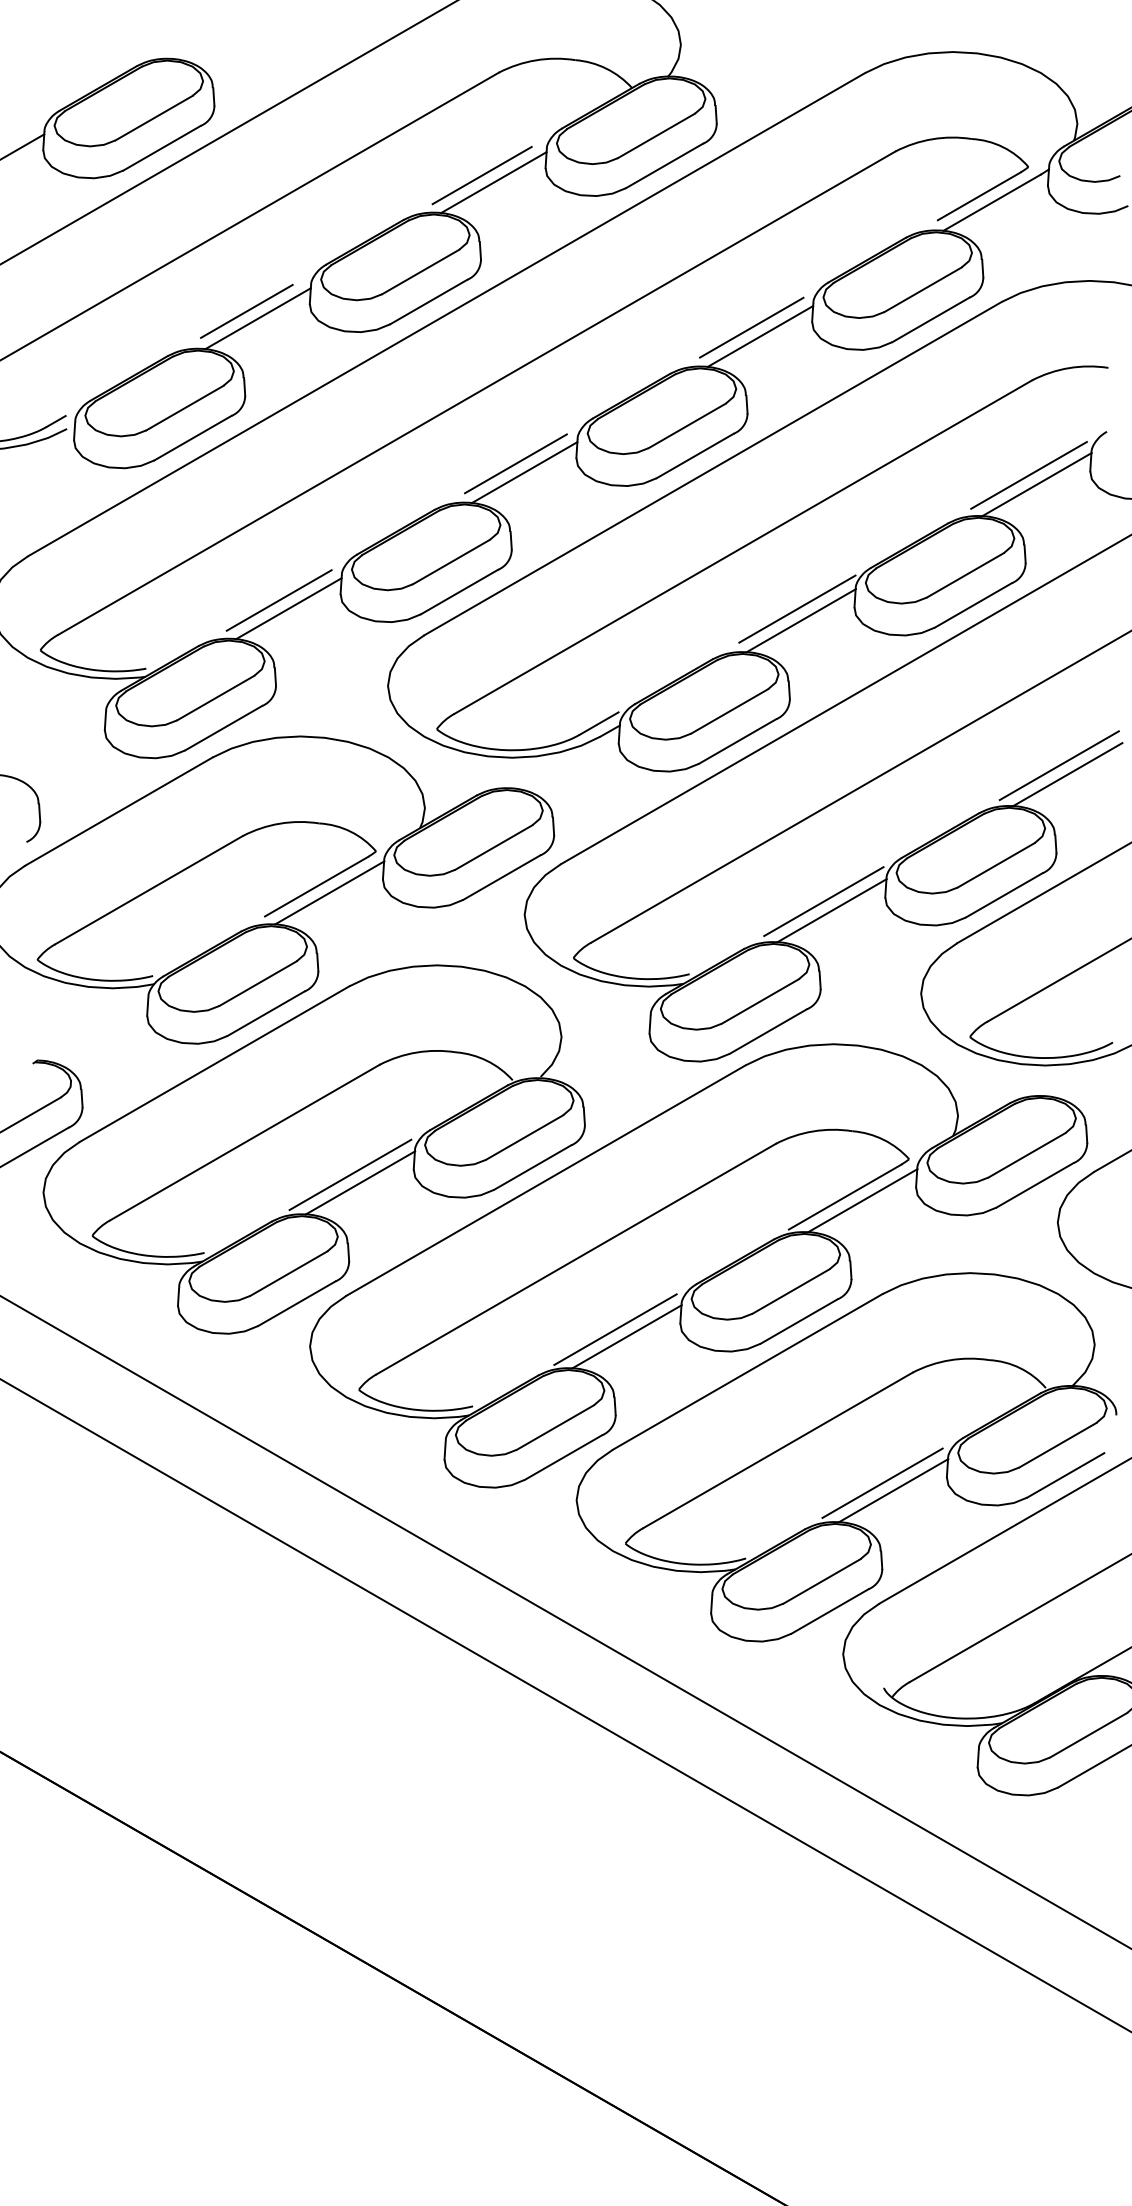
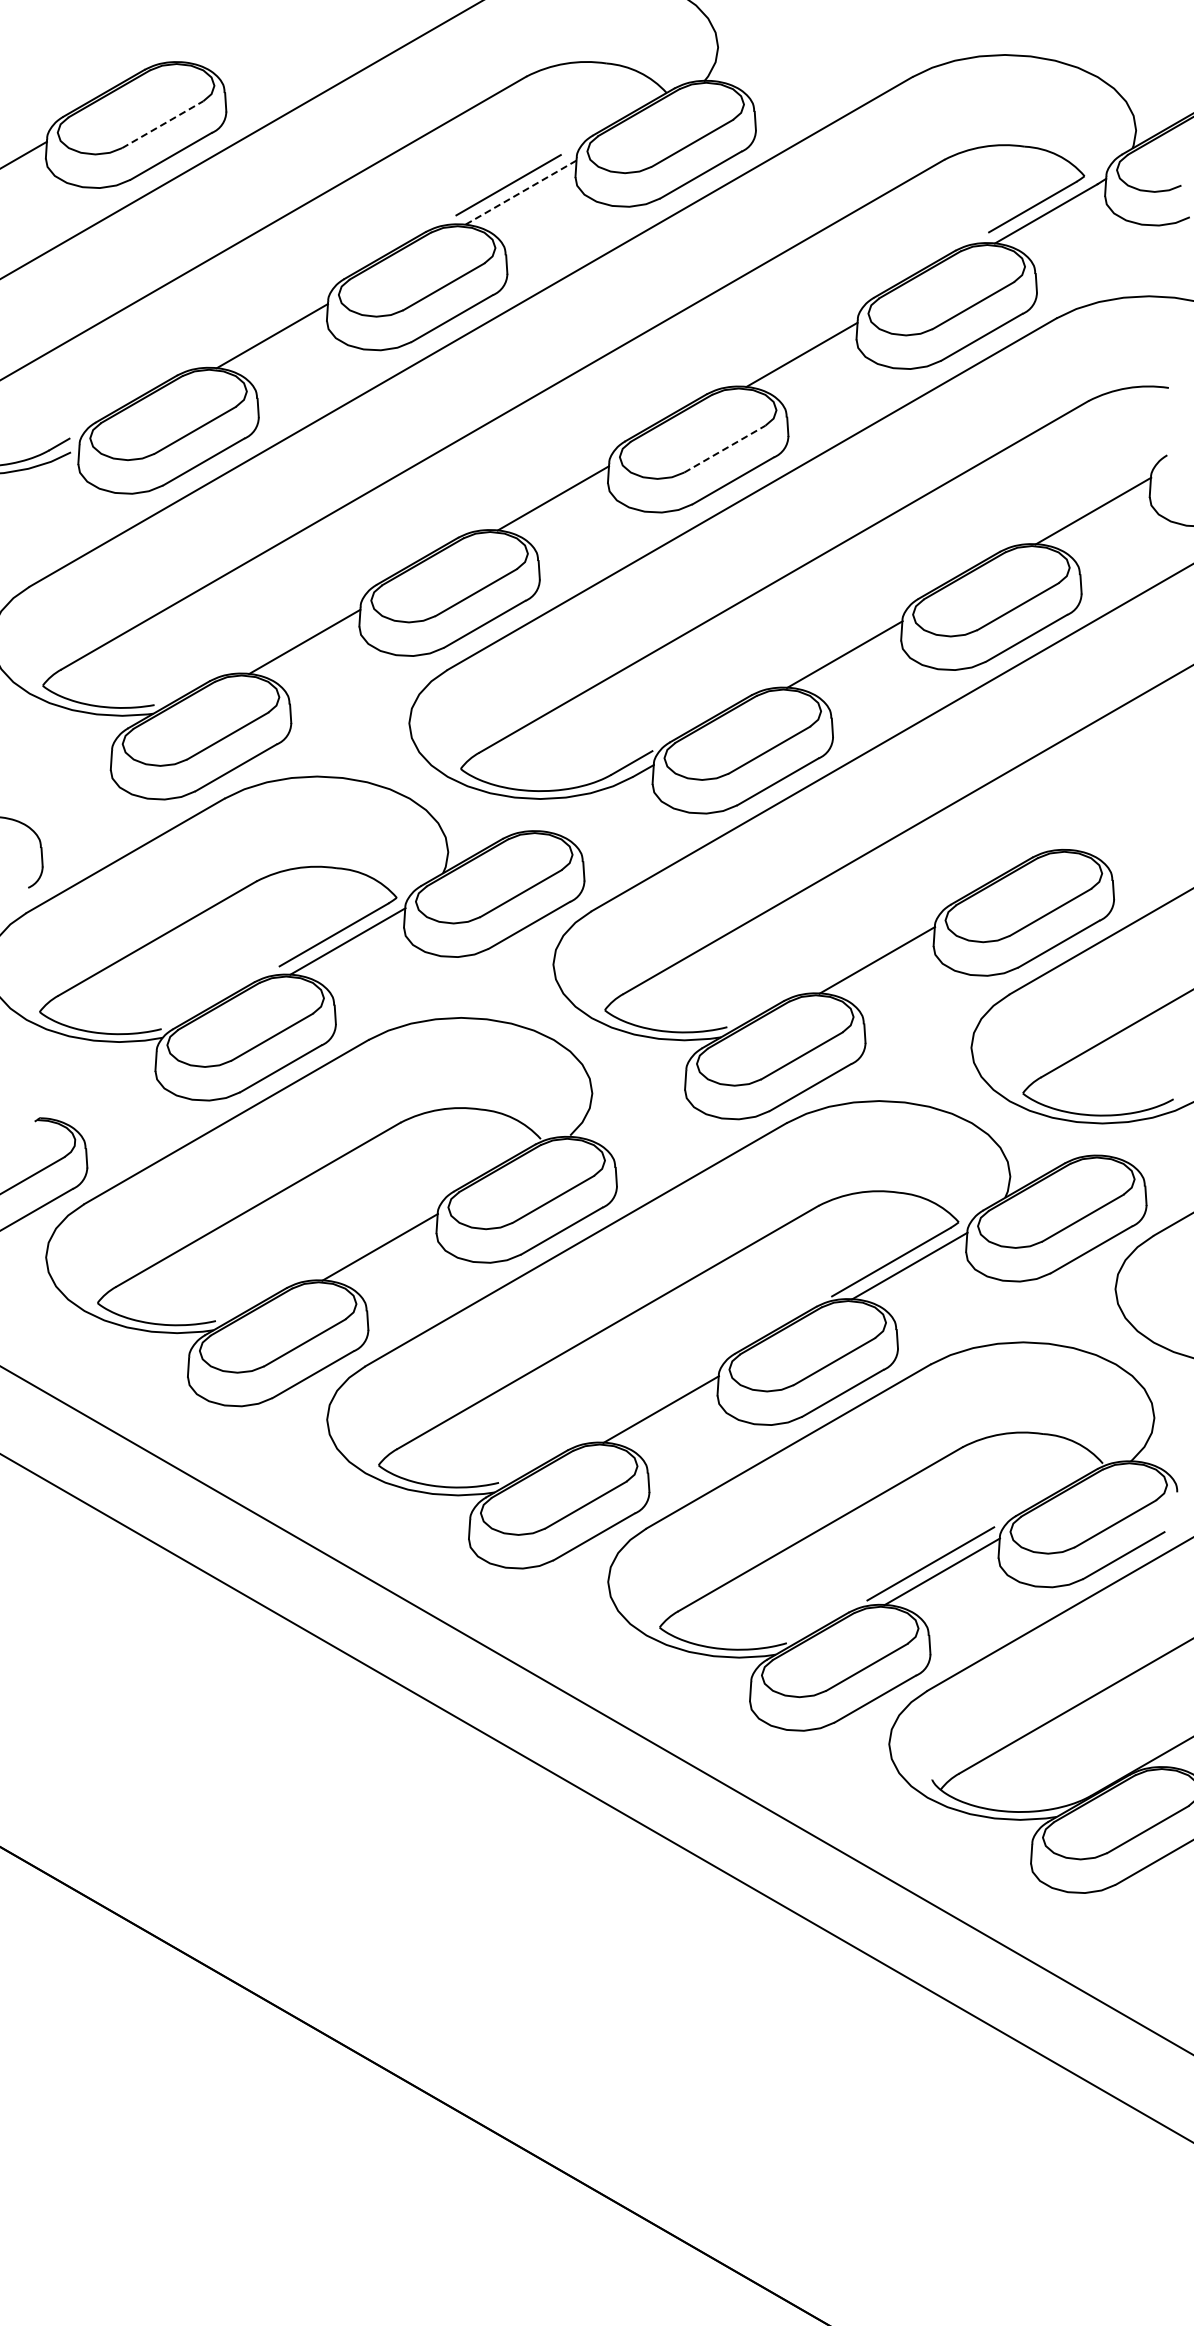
line: (153, 117) -> (162, 124), solid -> dashed
line: (493, 182) -> (520, 192), solid -> dashed
line: (246, 311) -> (260, 328), removed
line: (751, 327) -> (792, 345), removed
line: (686, 426) -> (724, 449), solid -> dashed
line: (515, 464) -> (543, 489), removed
line: (1029, 475) -> (1085, 501), removed
line: (279, 600) -> (294, 633), removed
line: (796, 608) -> (840, 641), removed
line: (1058, 765) -> (1116, 807), removed
line: (1067, 774) -> (1125, 816), removed
line: (823, 901) -> (868, 950), removed
line: (350, 1174) -> (369, 1238), removed
line: (614, 1329) -> (648, 1401), removed

